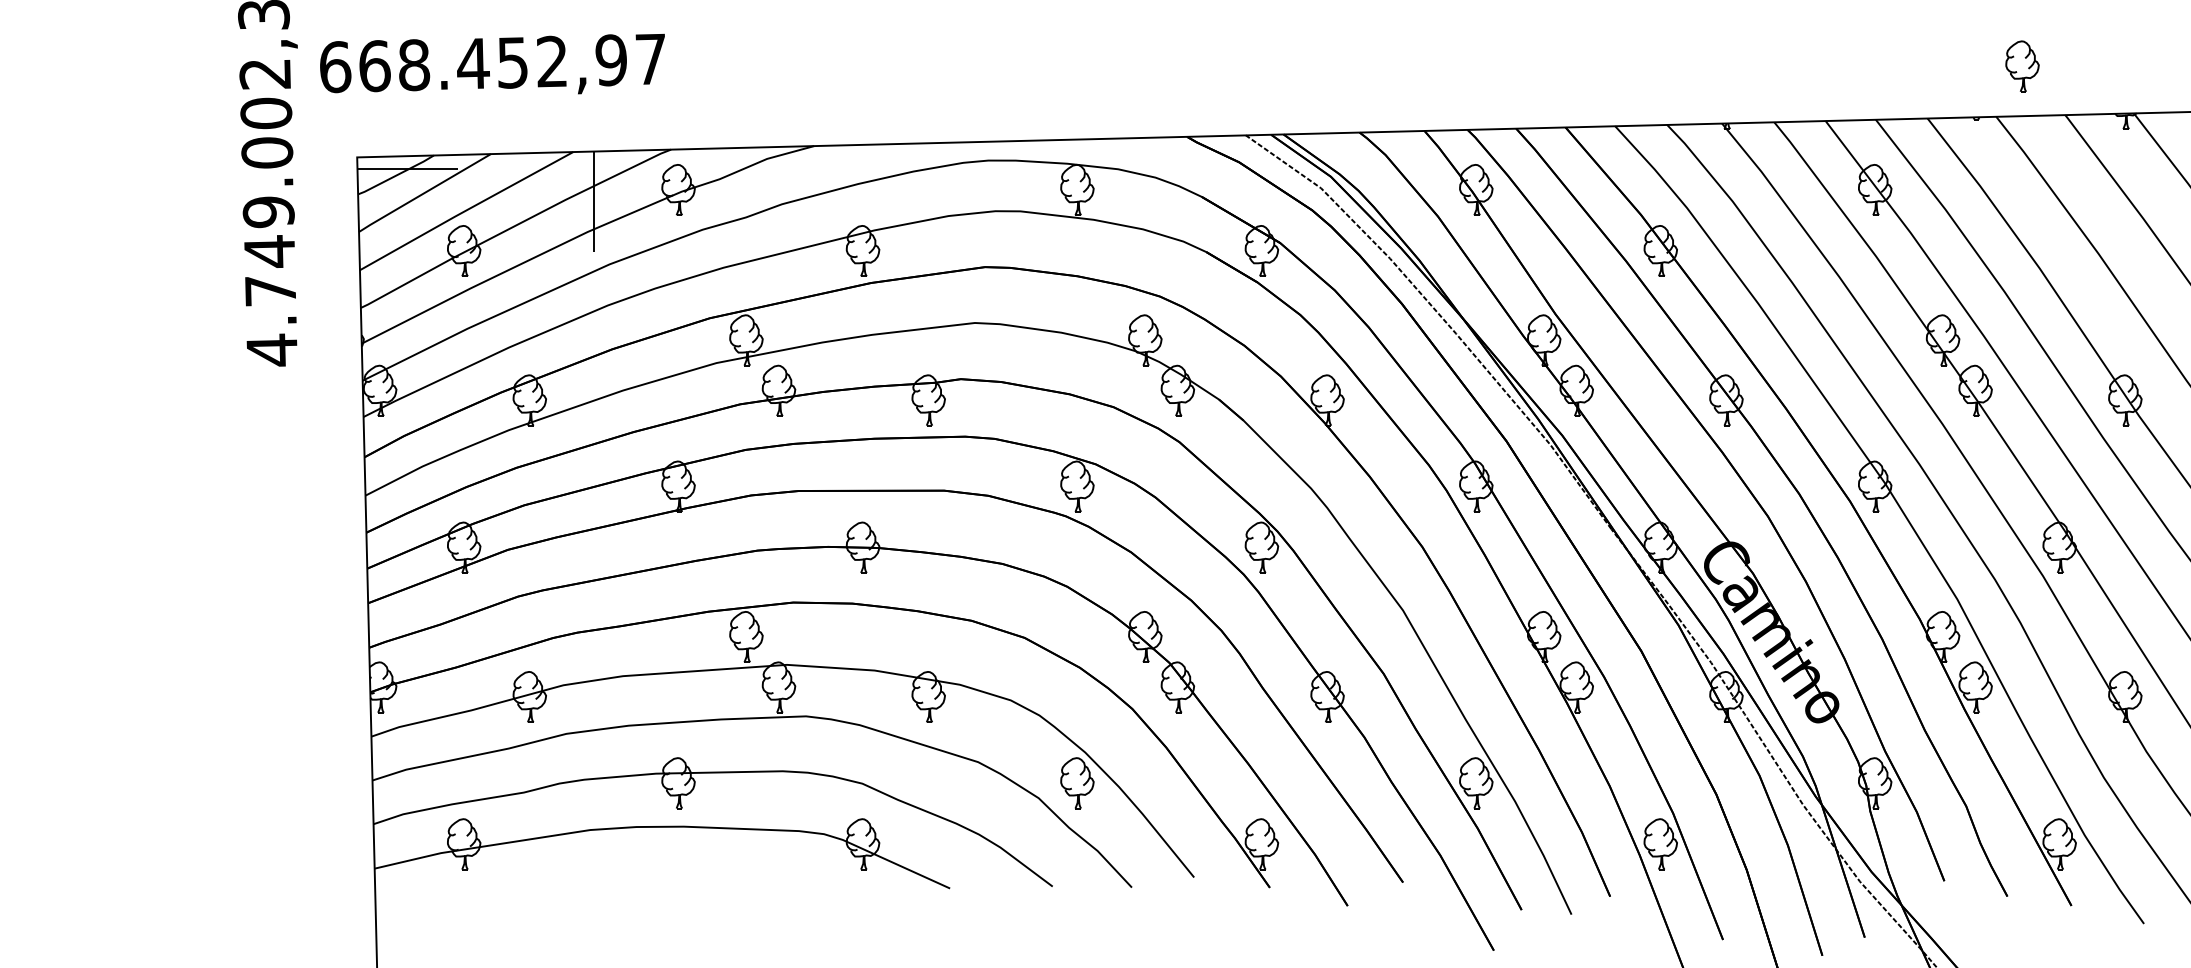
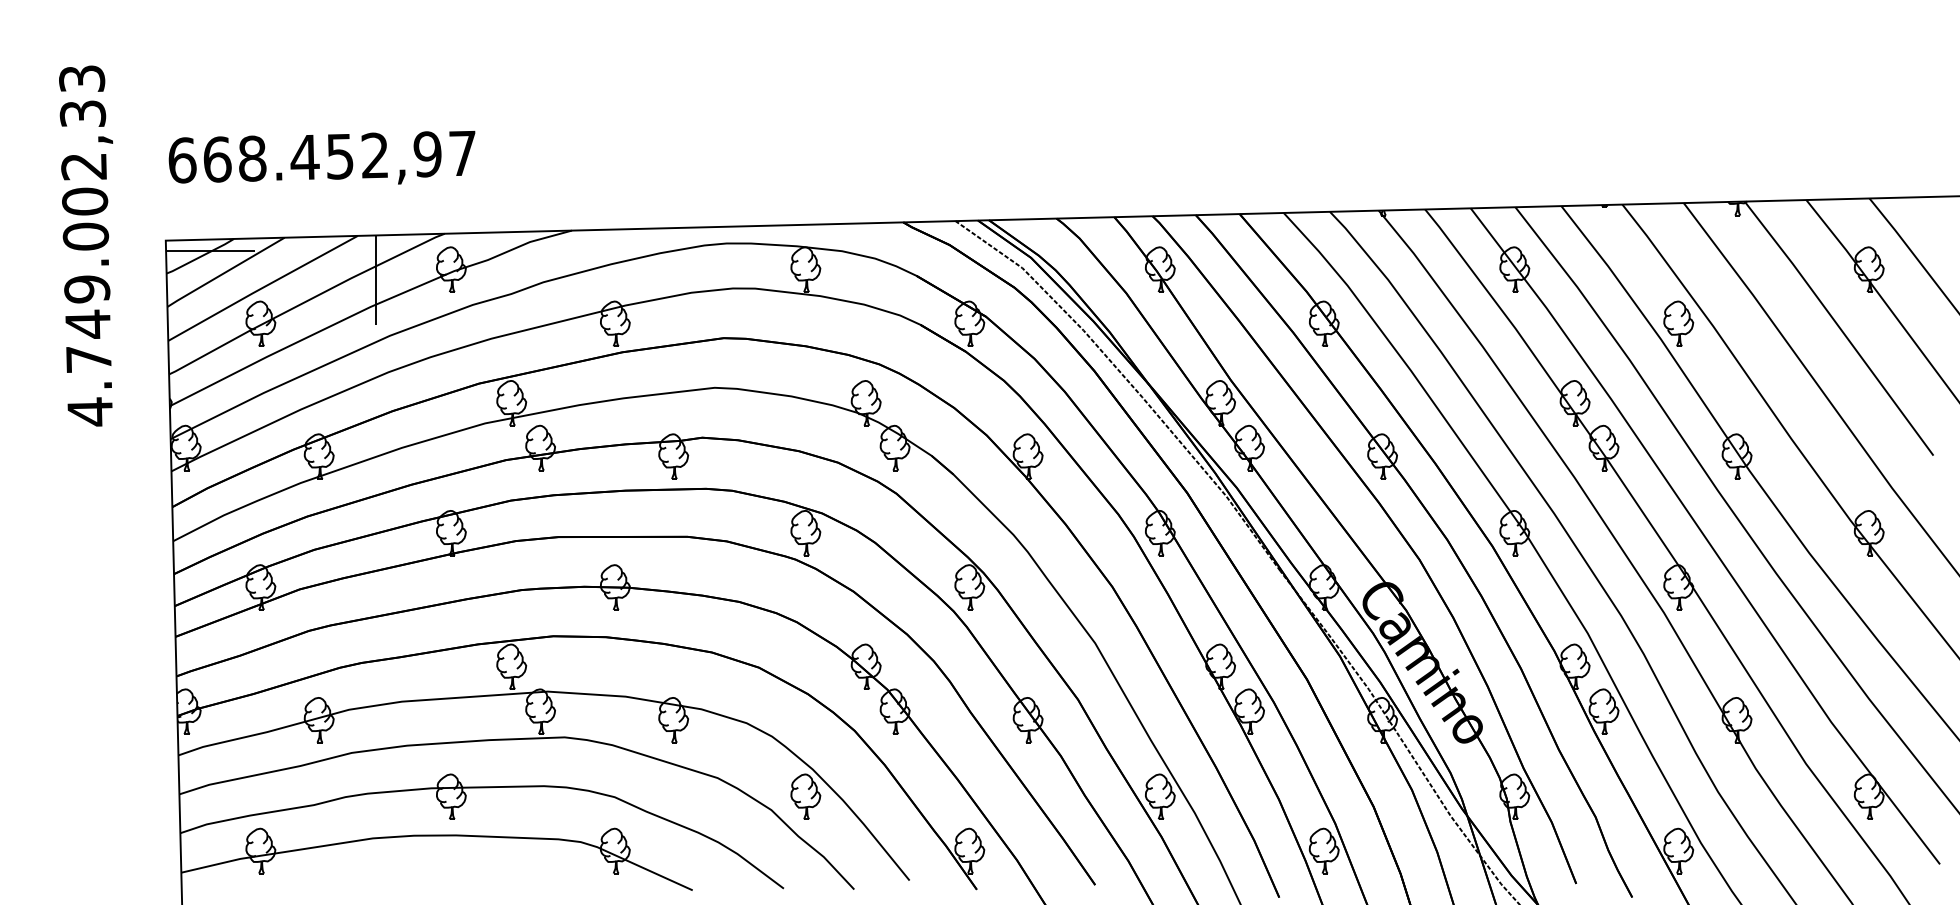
text: (491, 63) -> (321, 157), moved
part: (2022, 66) -> (1678, 323), moved

